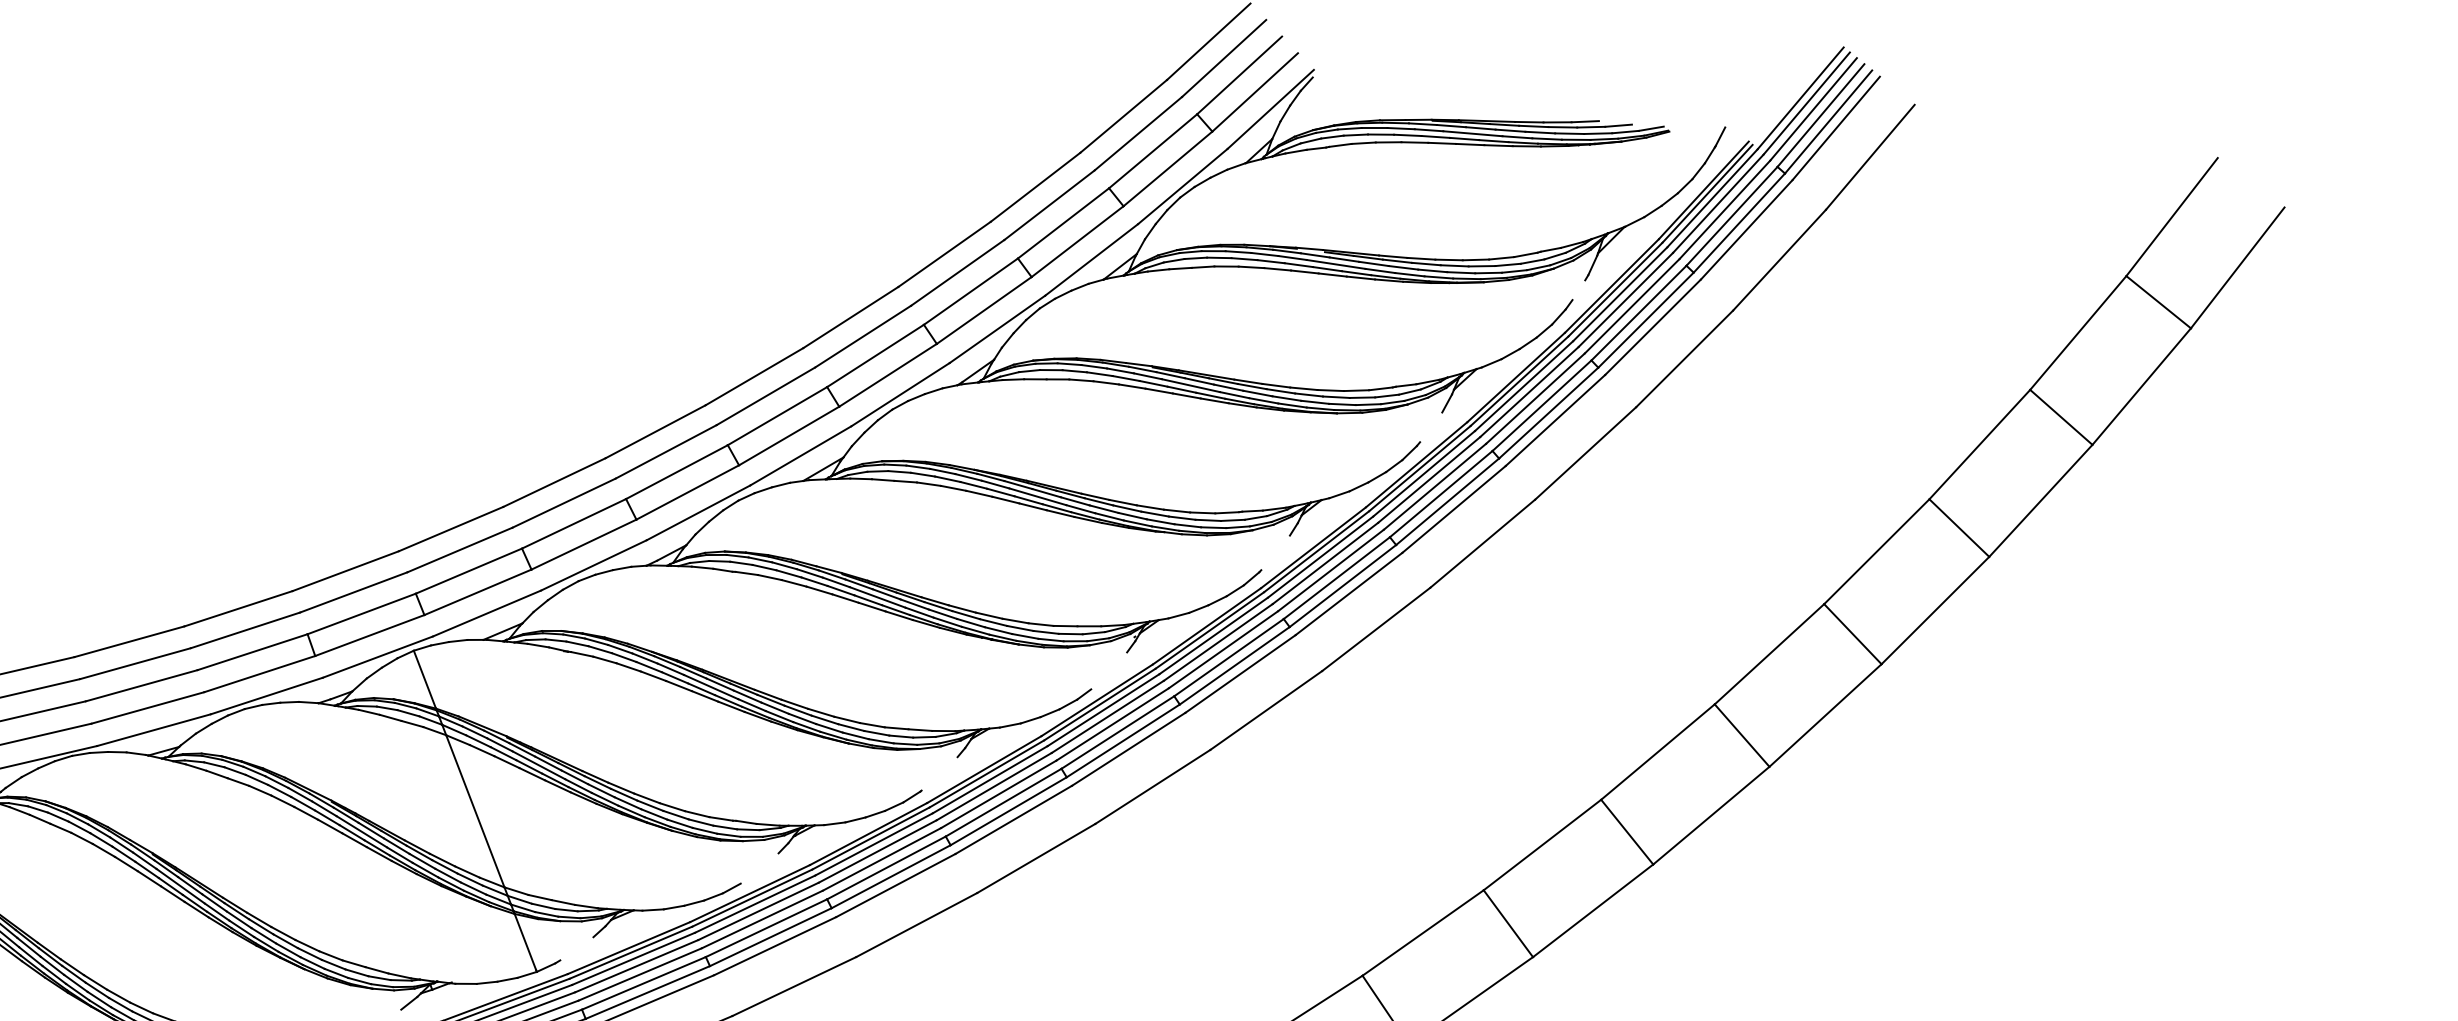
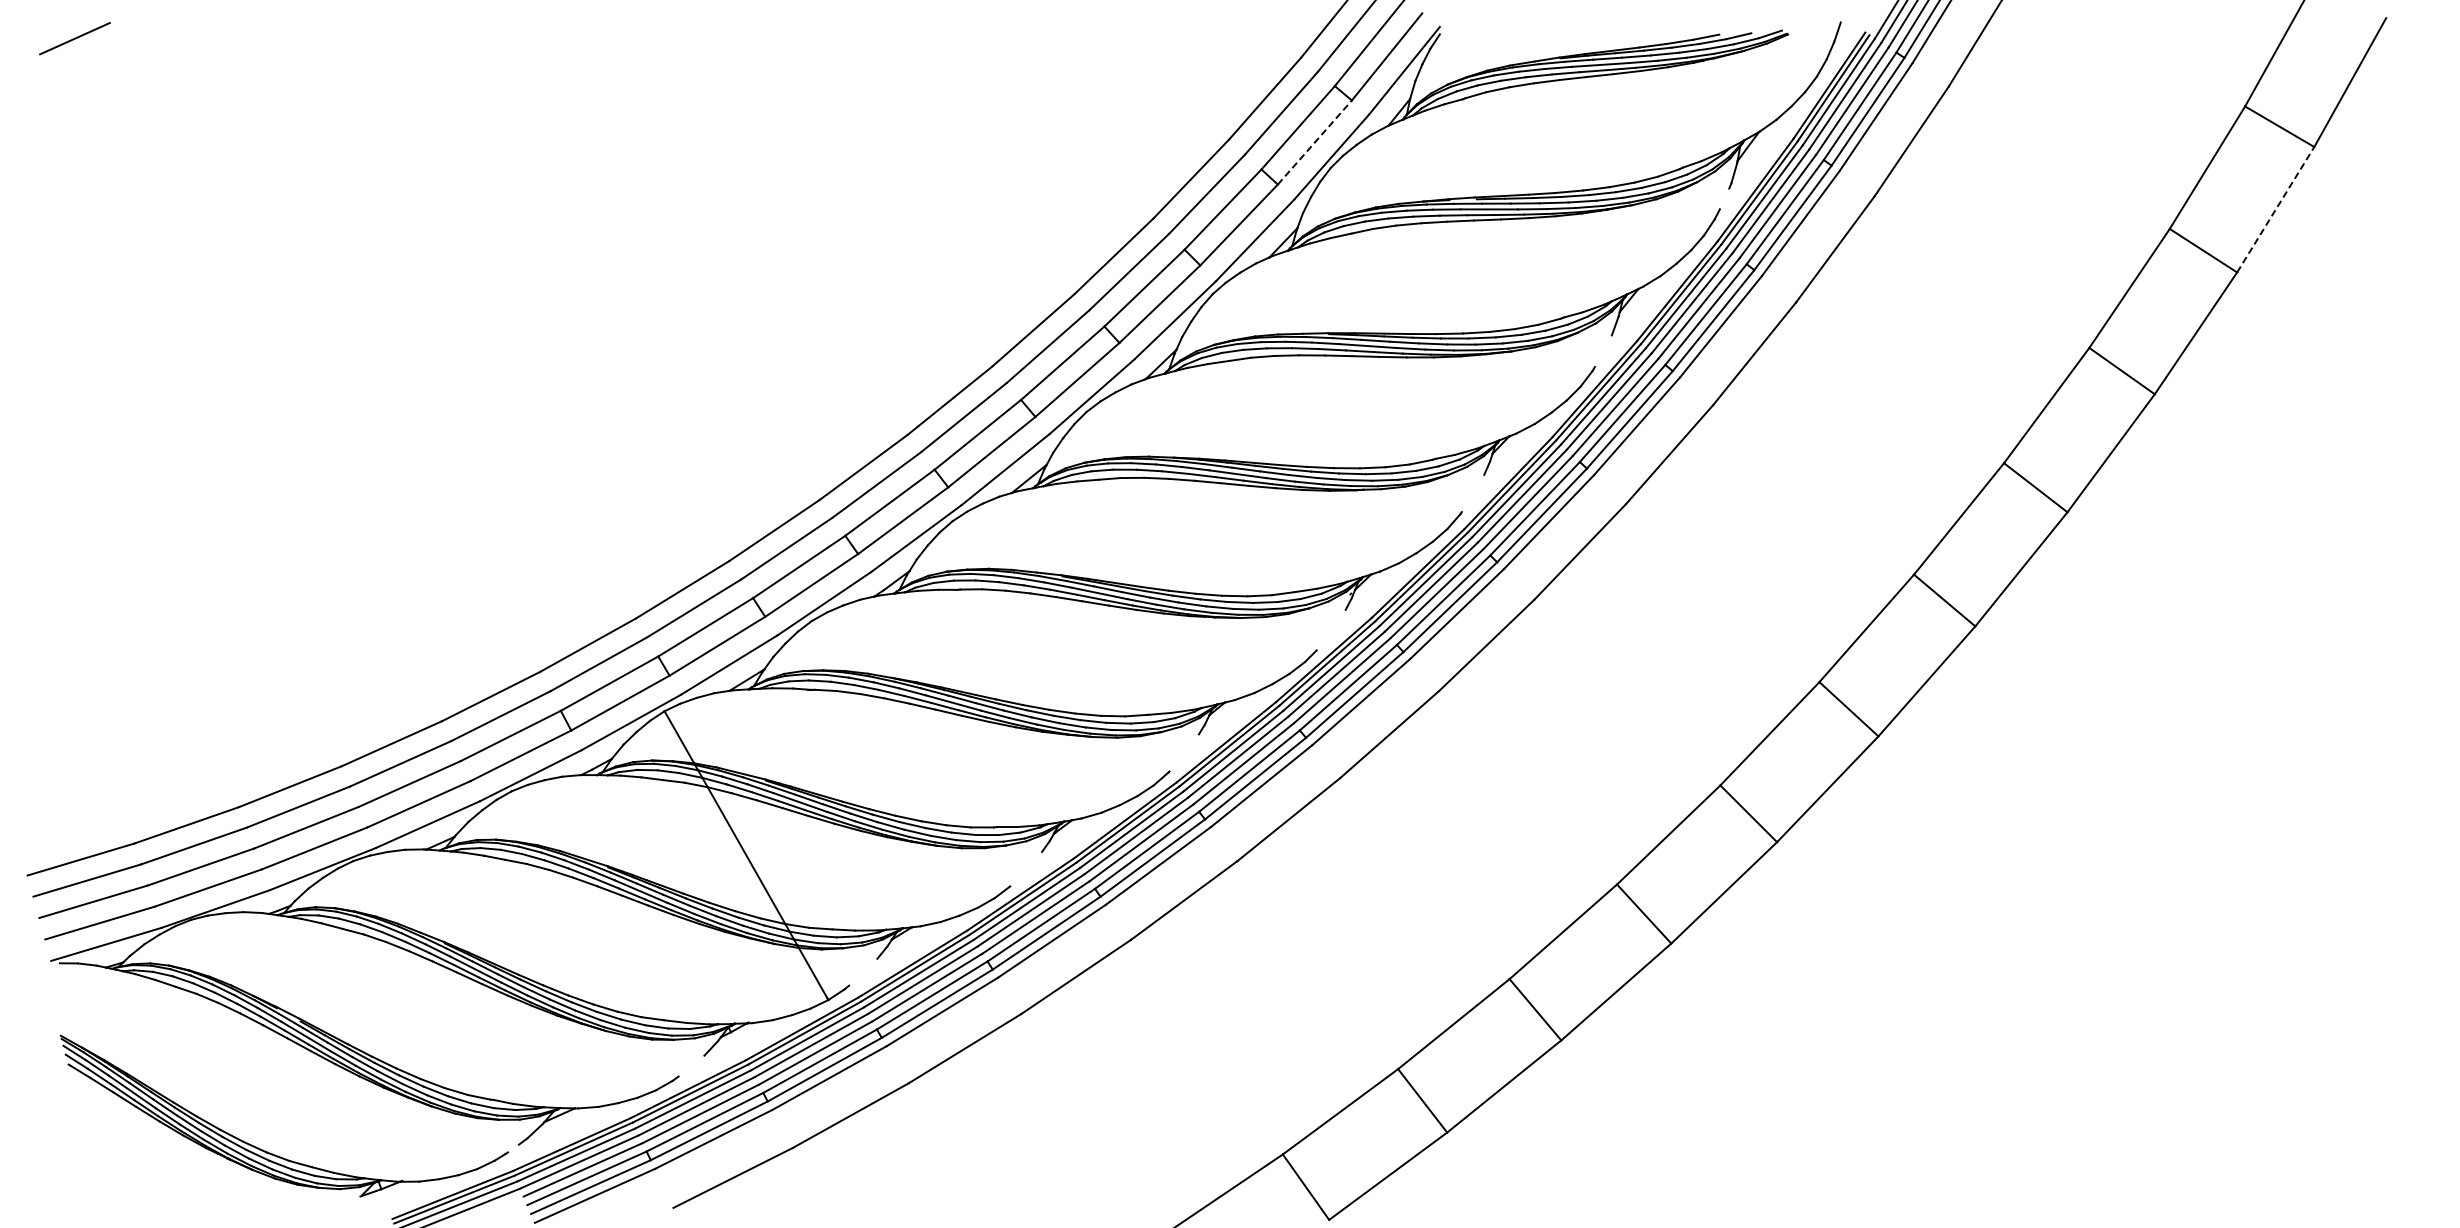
line: (1168, 169) -> (1315, 142), solid -> dashed
line: (2141, 386) -> (2275, 209), solid -> dashed

